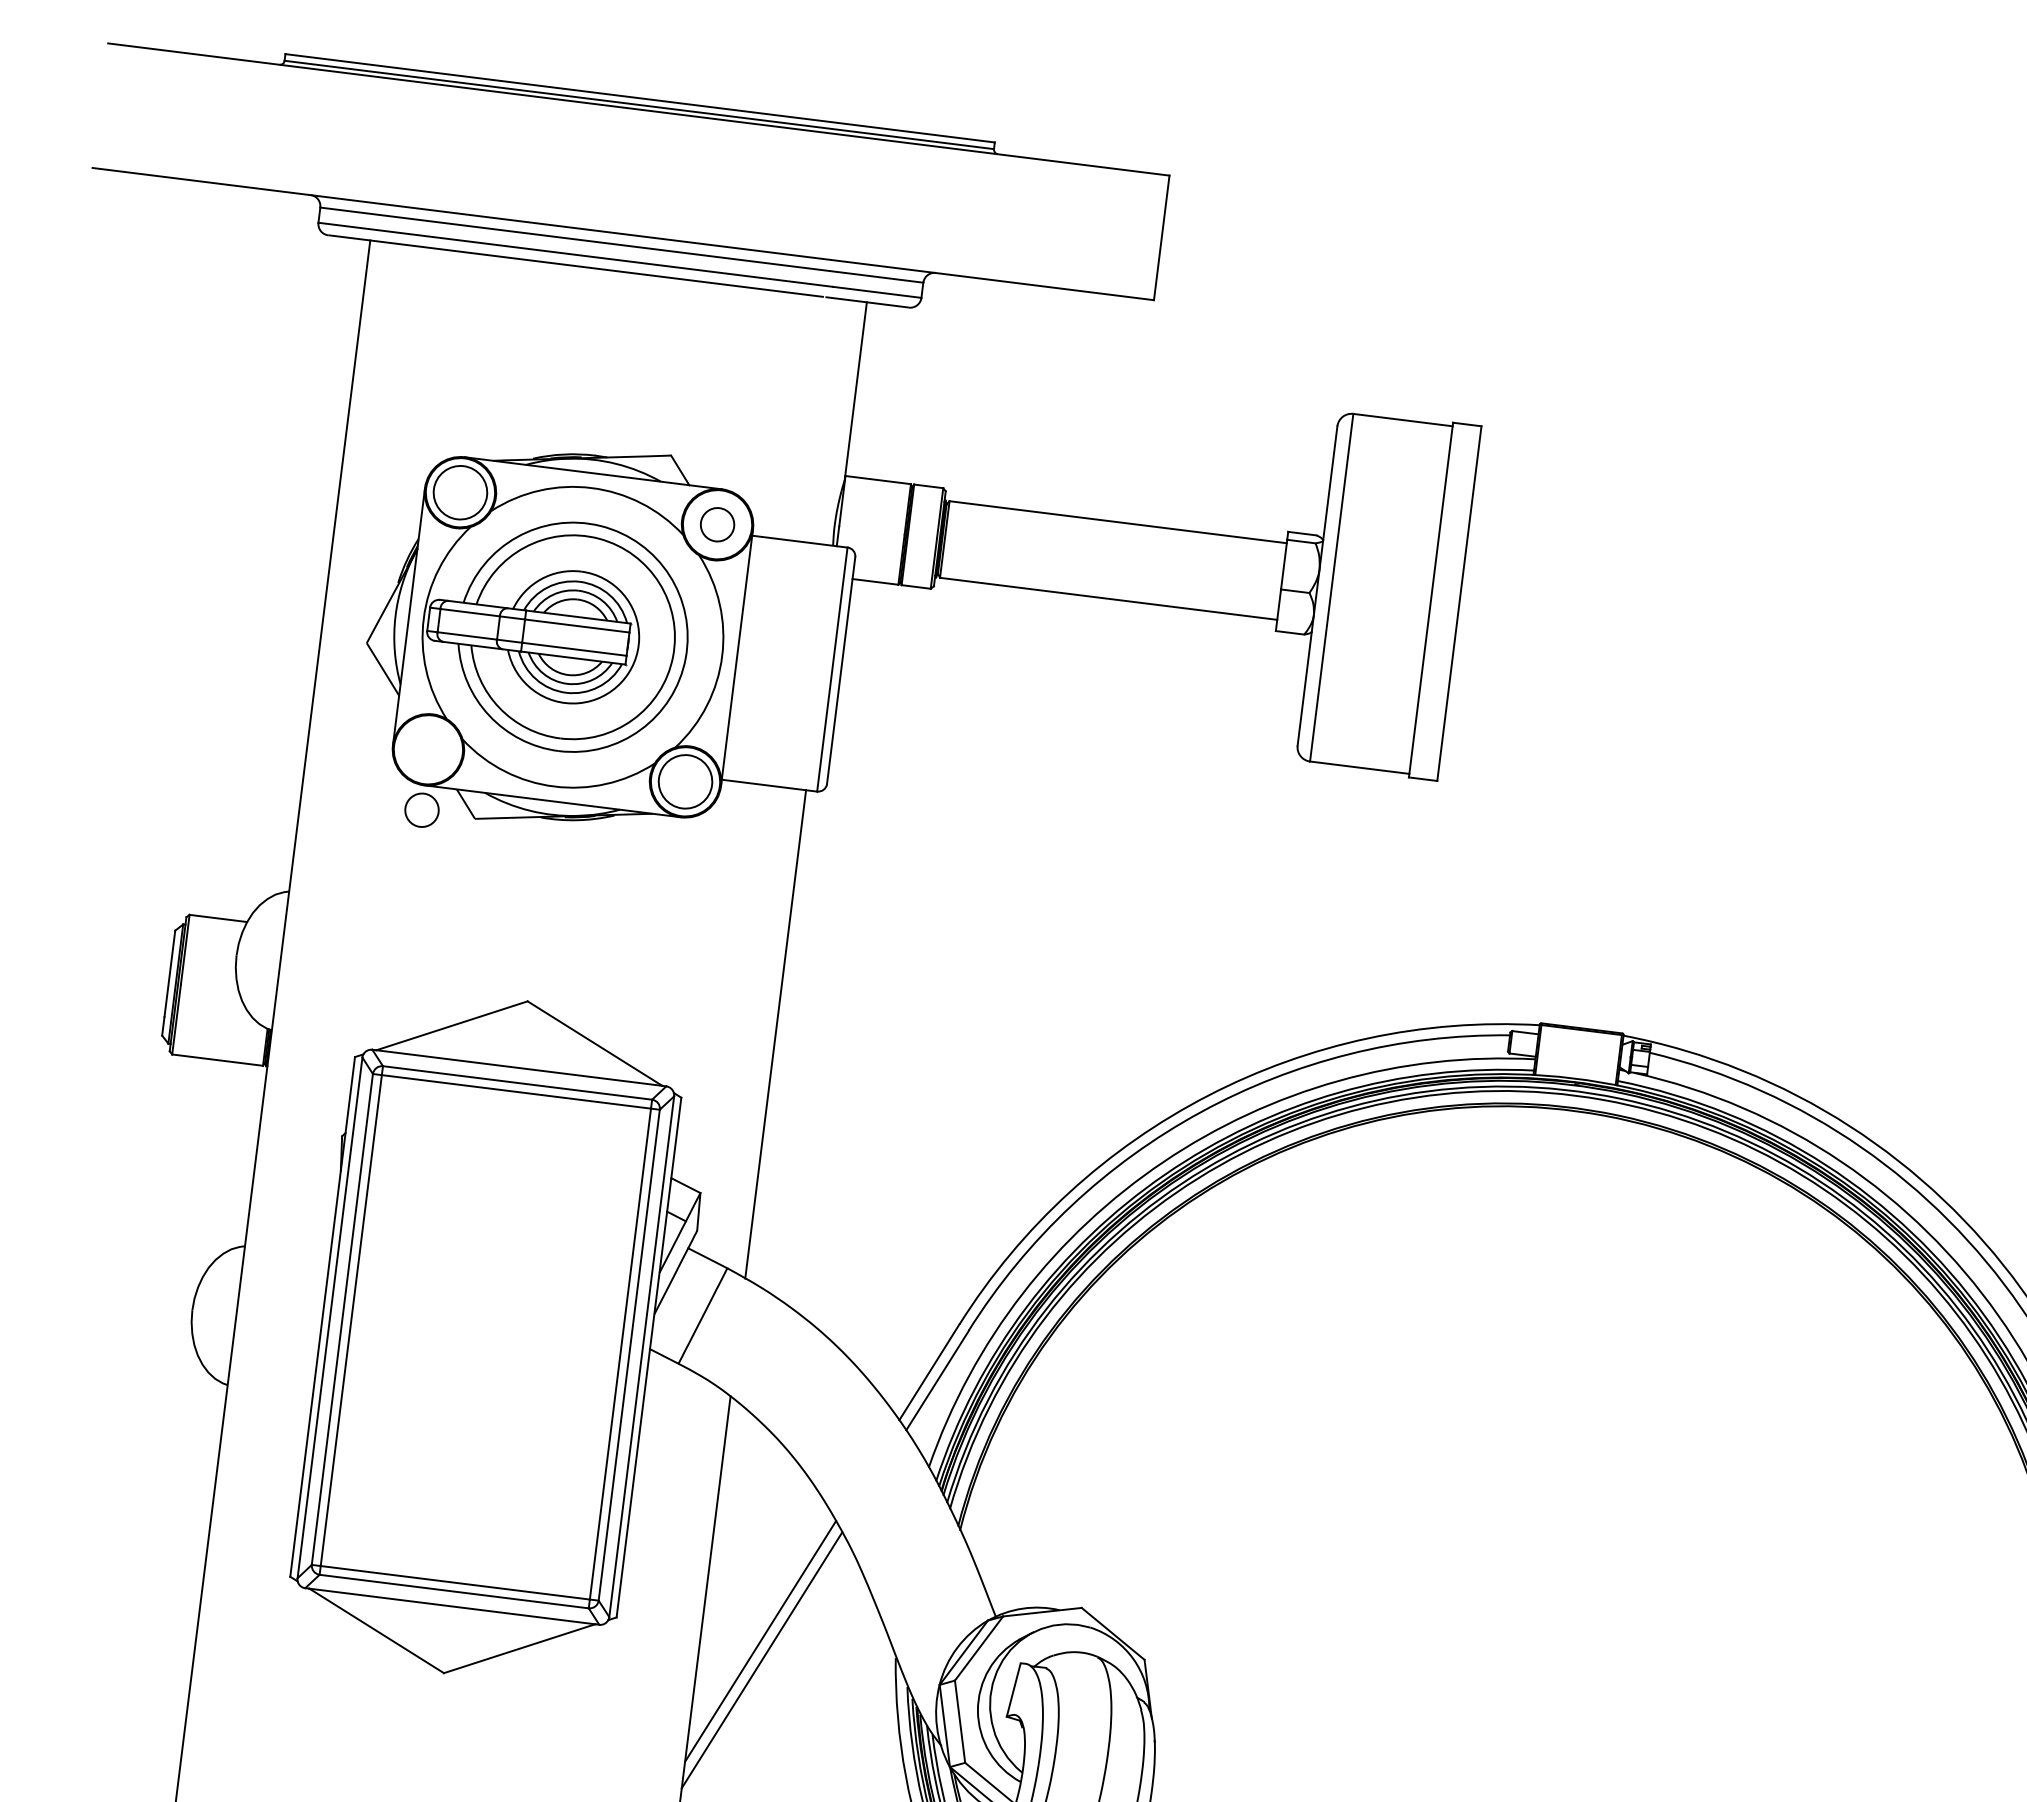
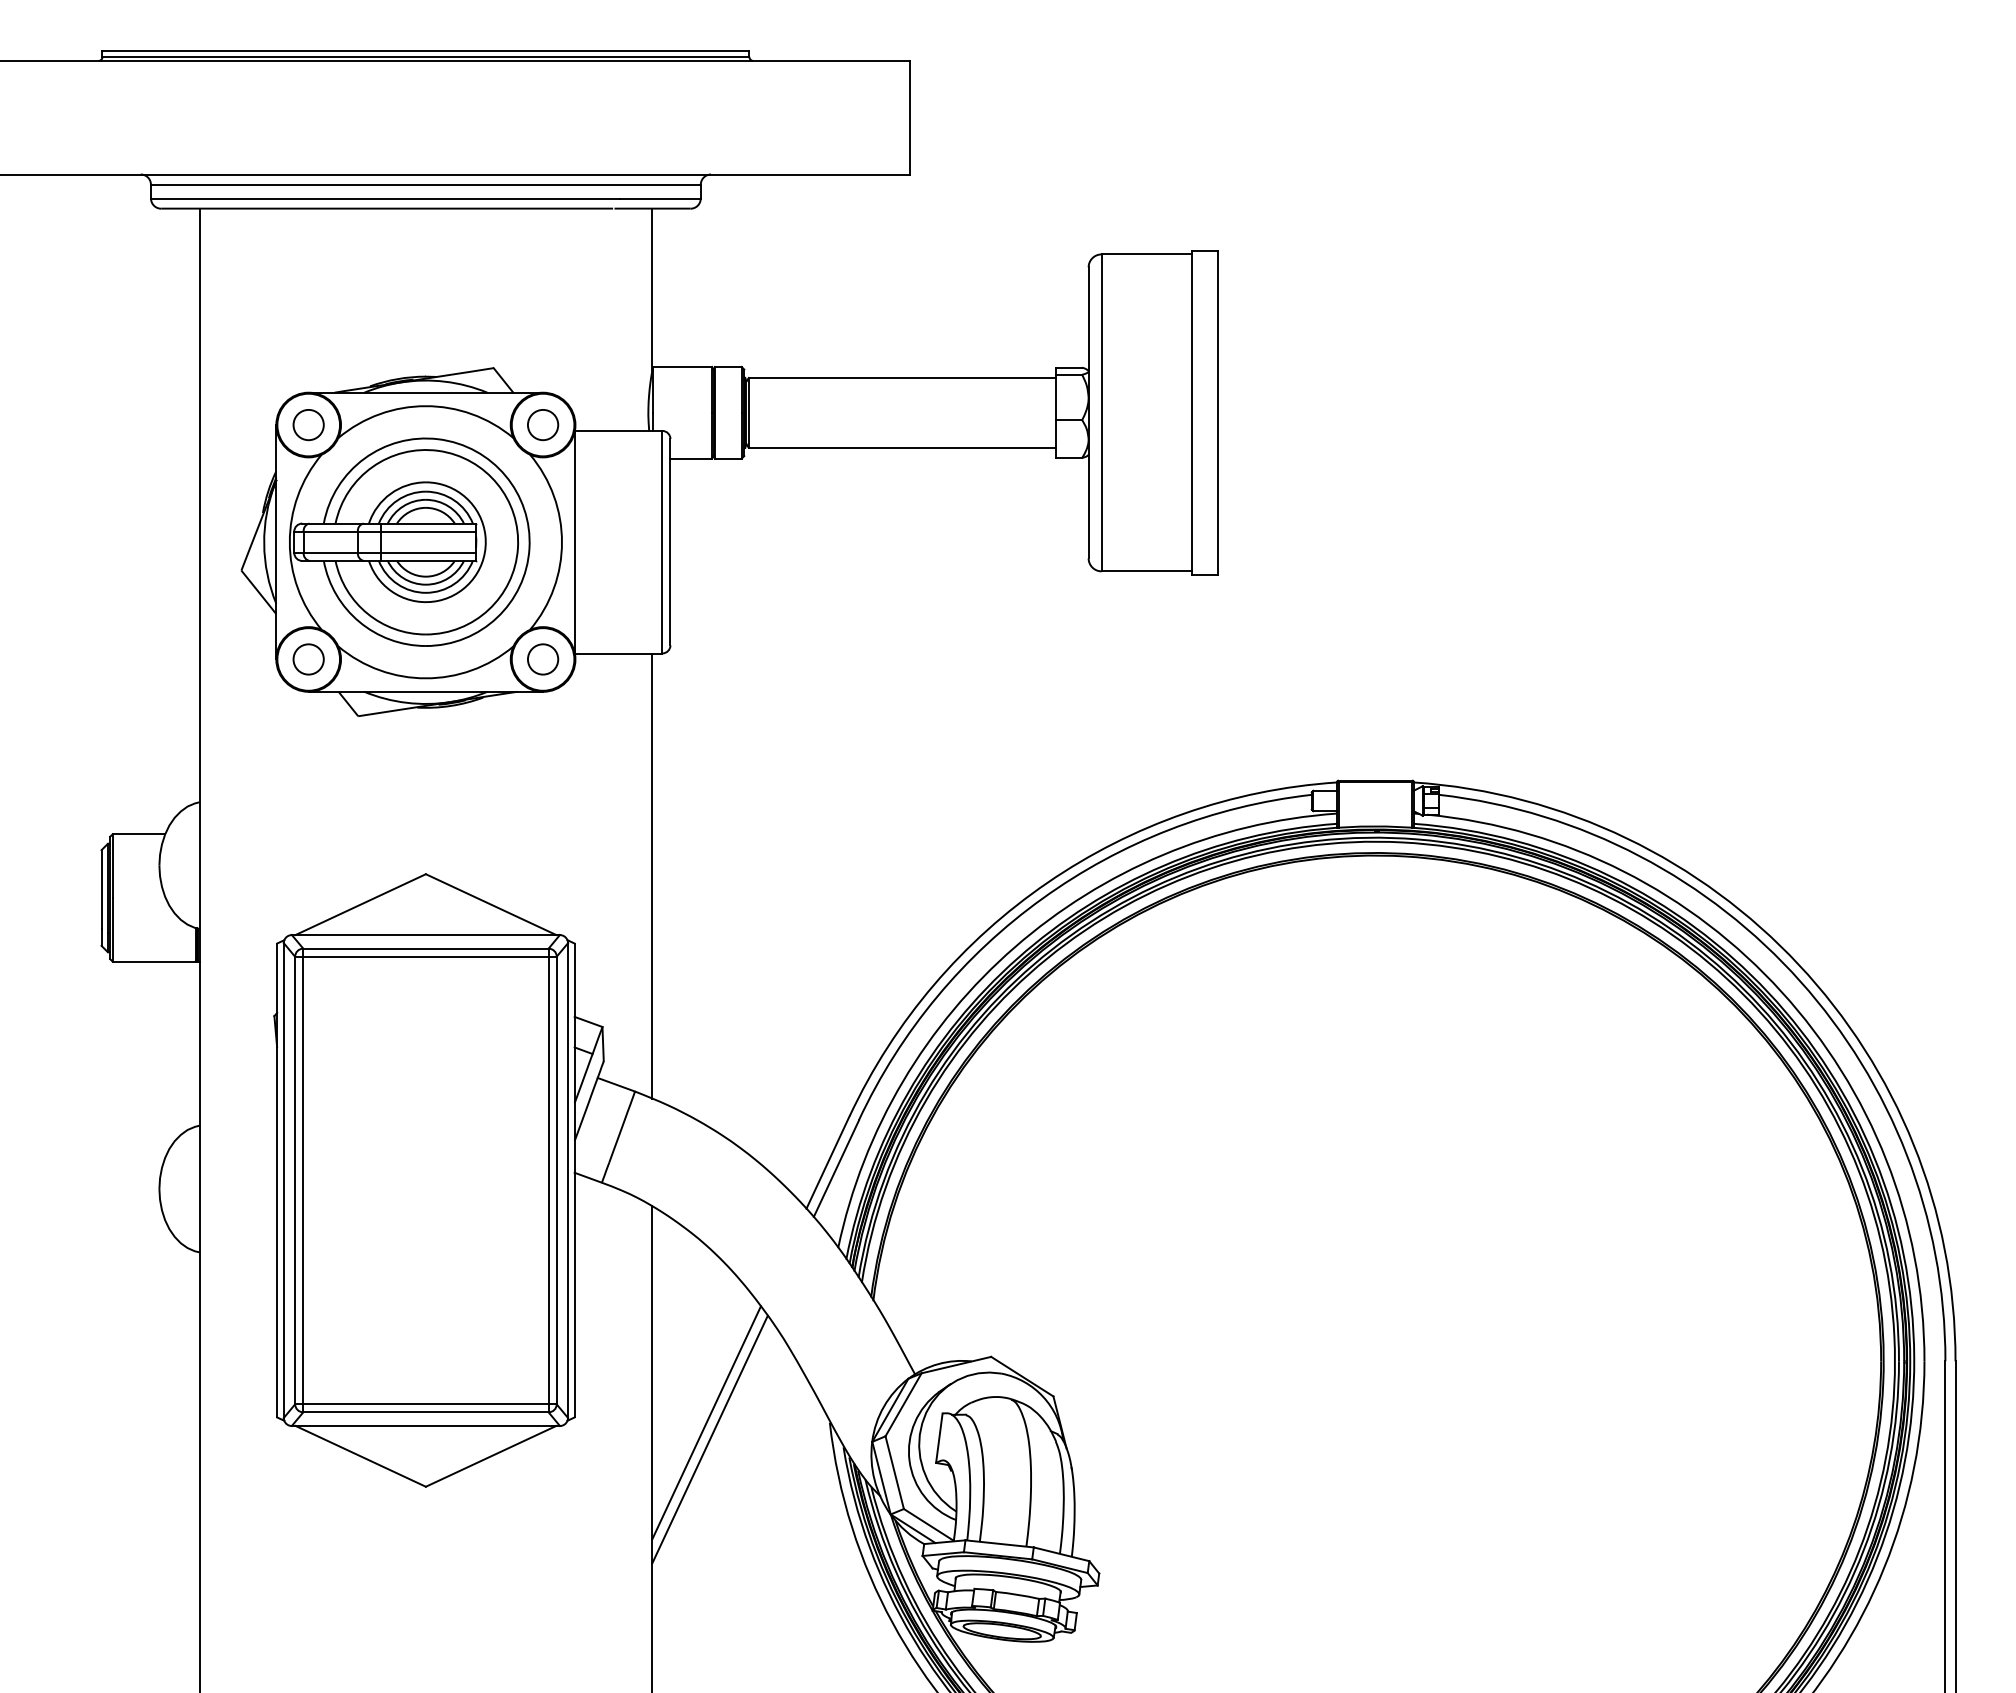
circle: (460, 492) -> (308, 424), size x0.62
circle: (684, 781) -> (542, 659), size x0.62
circle: (421, 810) -> (308, 659), moved

